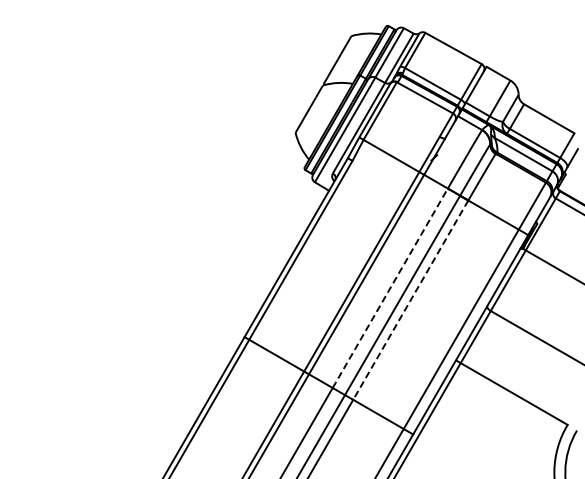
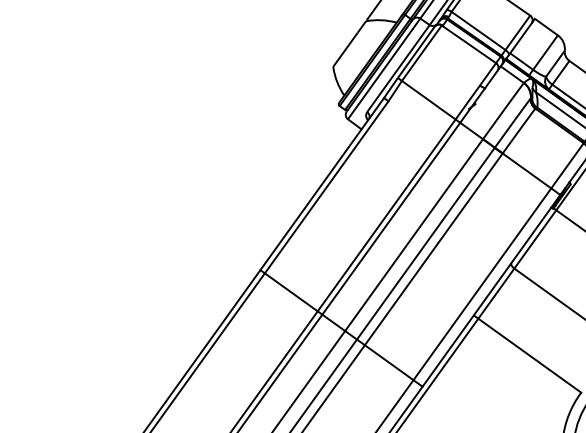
line: (390, 287) -> (414, 234), dashed -> solid
line: (410, 300) -> (433, 249), dashed -> solid

